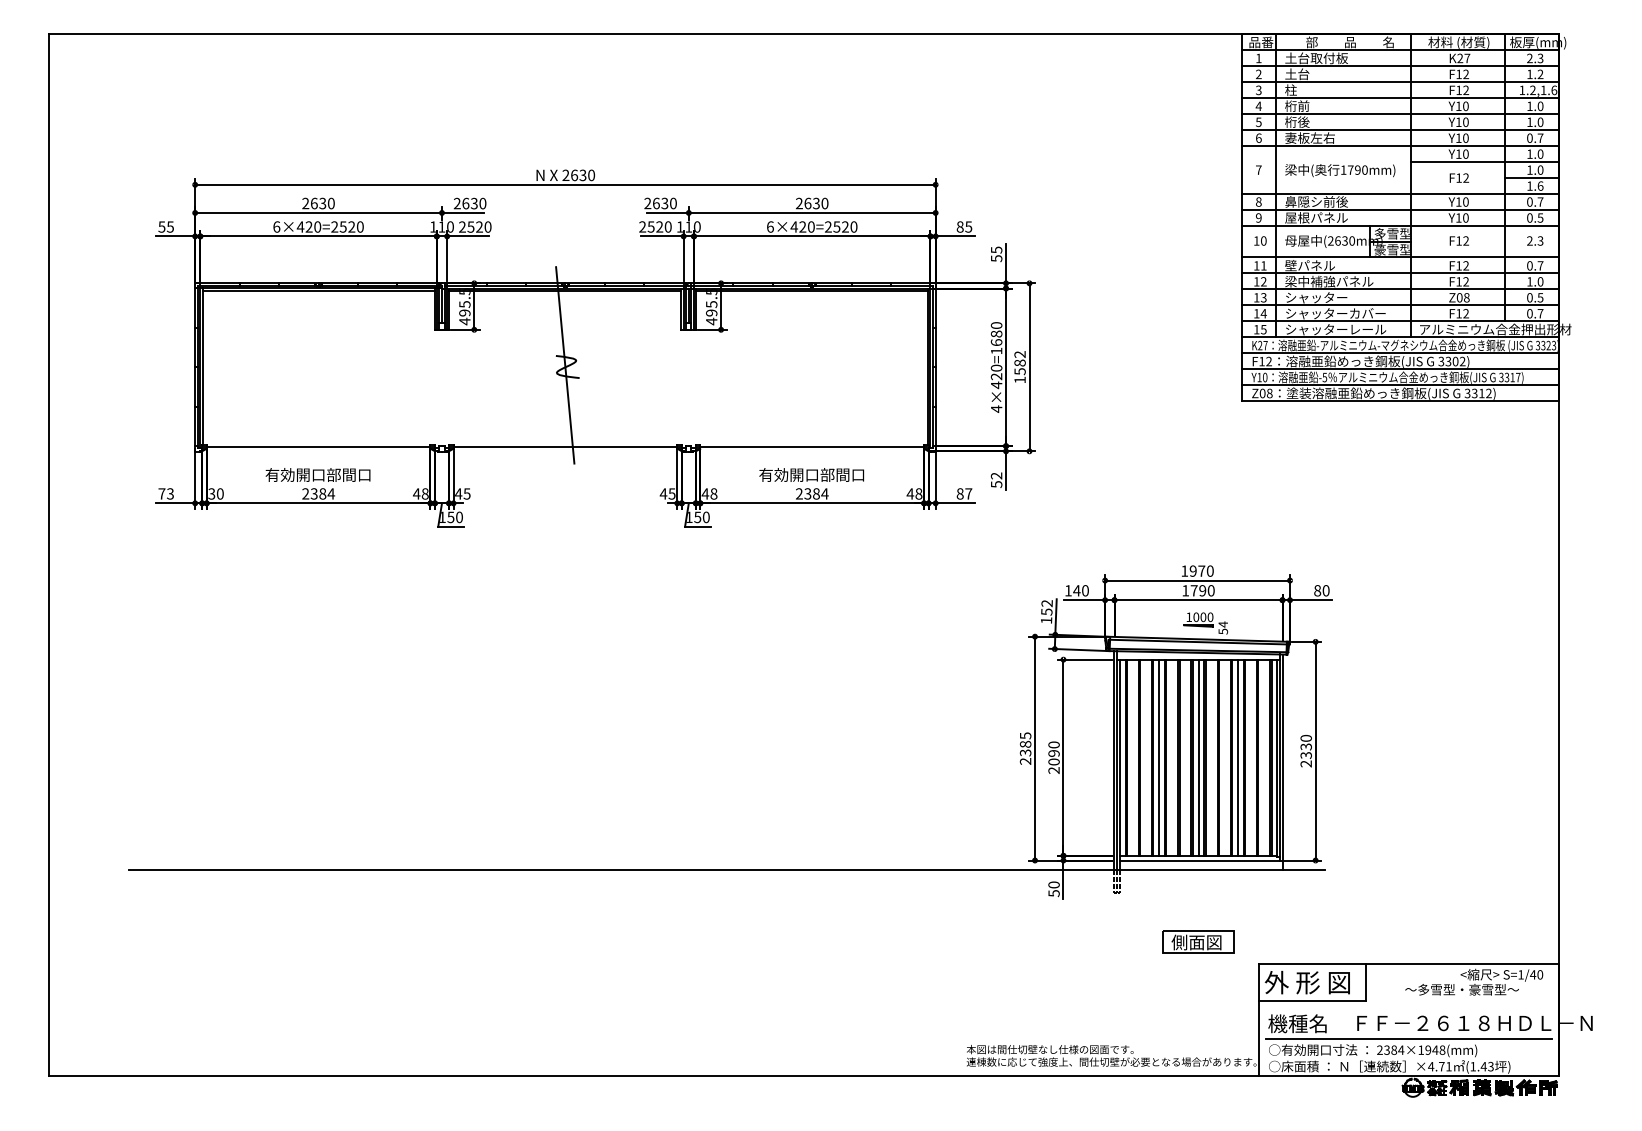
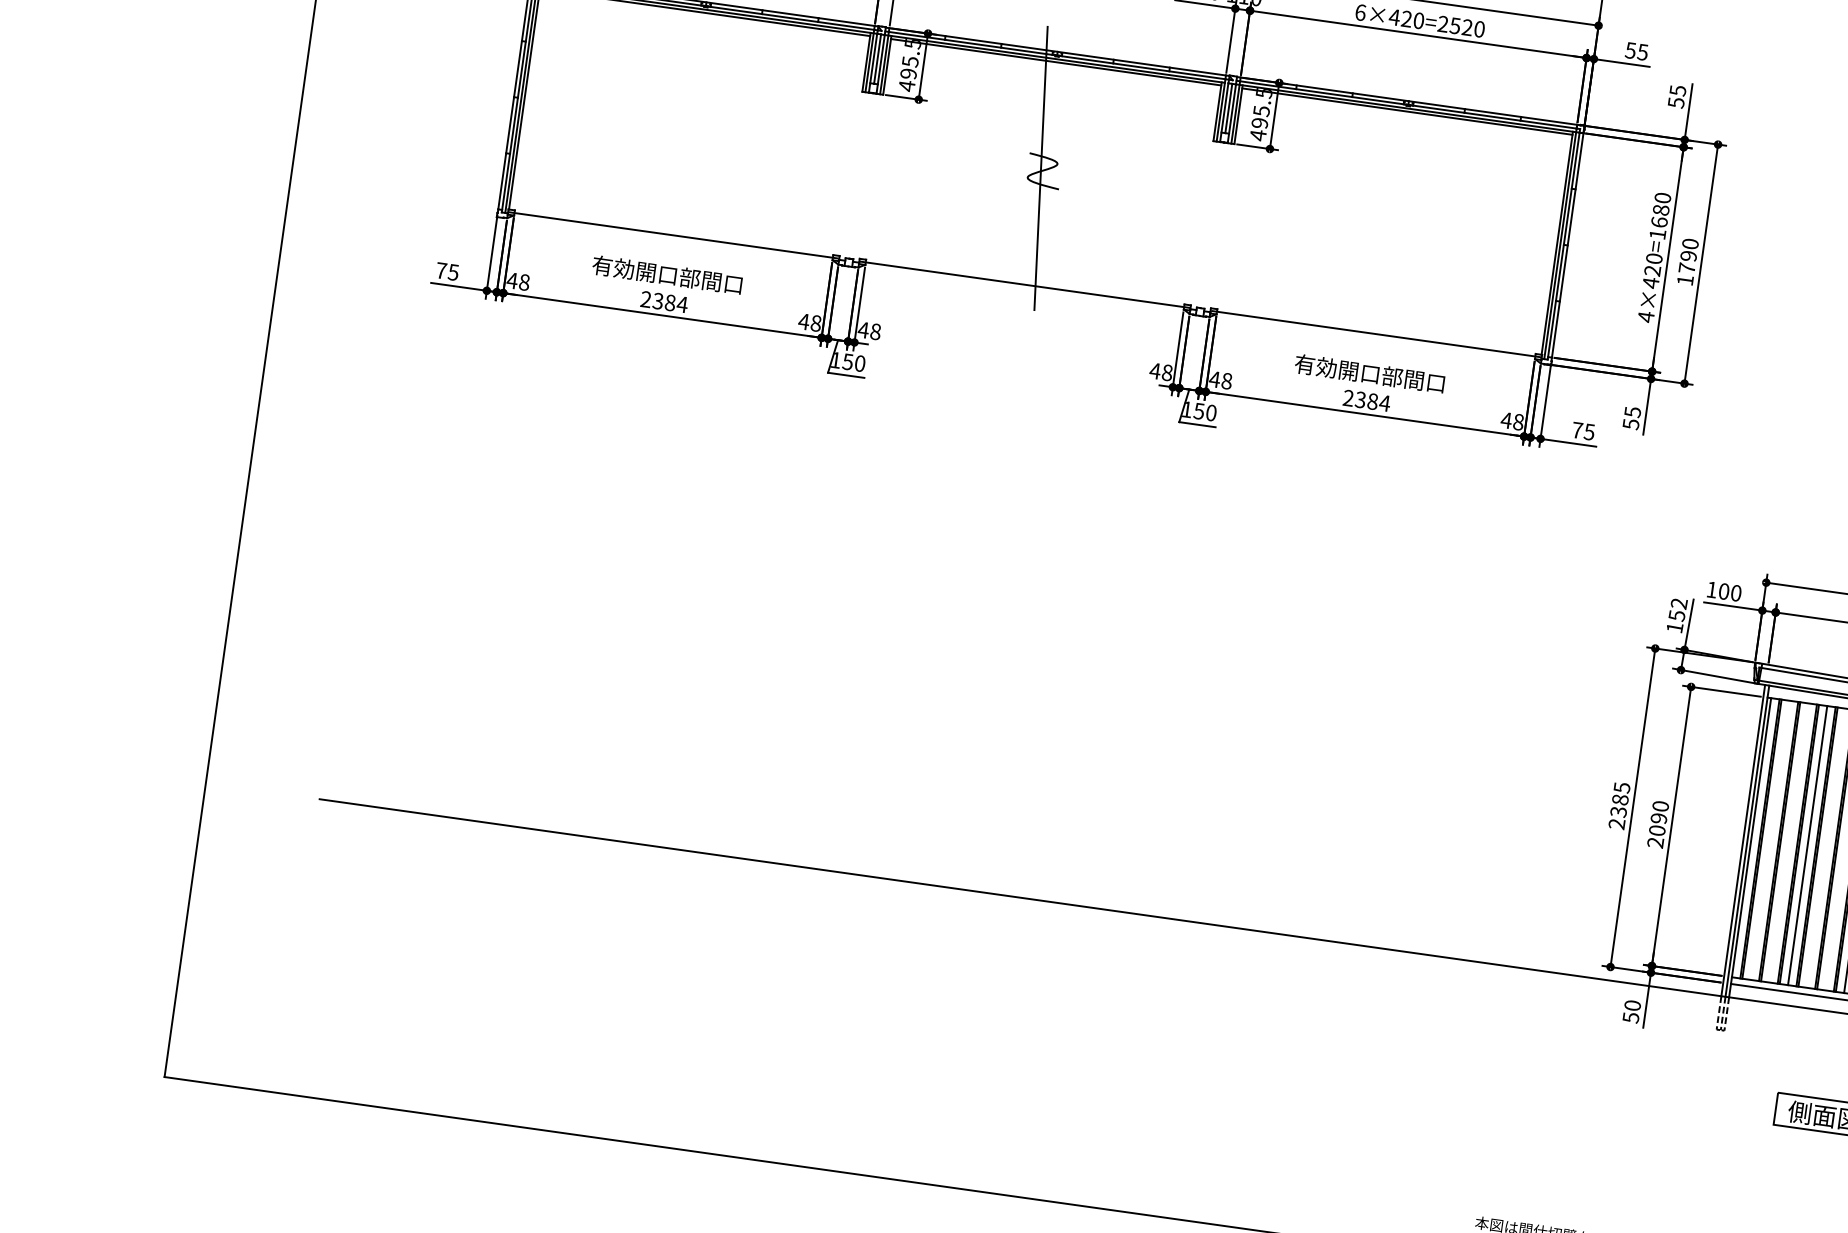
text: (959, 226) -> (1629, 49), 85 -> 55
text: (1019, 363) -> (1687, 256), 1582 -> 1790
text: (996, 475) -> (1632, 411), 52 -> 55
text: (170, 493) -> (453, 271), 73 -> 75
text: (215, 493) -> (517, 280), 30 -> 48
text: (466, 493) -> (874, 331), 45 -> 48
text: (671, 493) -> (1166, 372), 45 -> 48
text: (964, 493) -> (1583, 430), 87 -> 75
text: (1076, 590) -> (1723, 591), 140 -> 100

